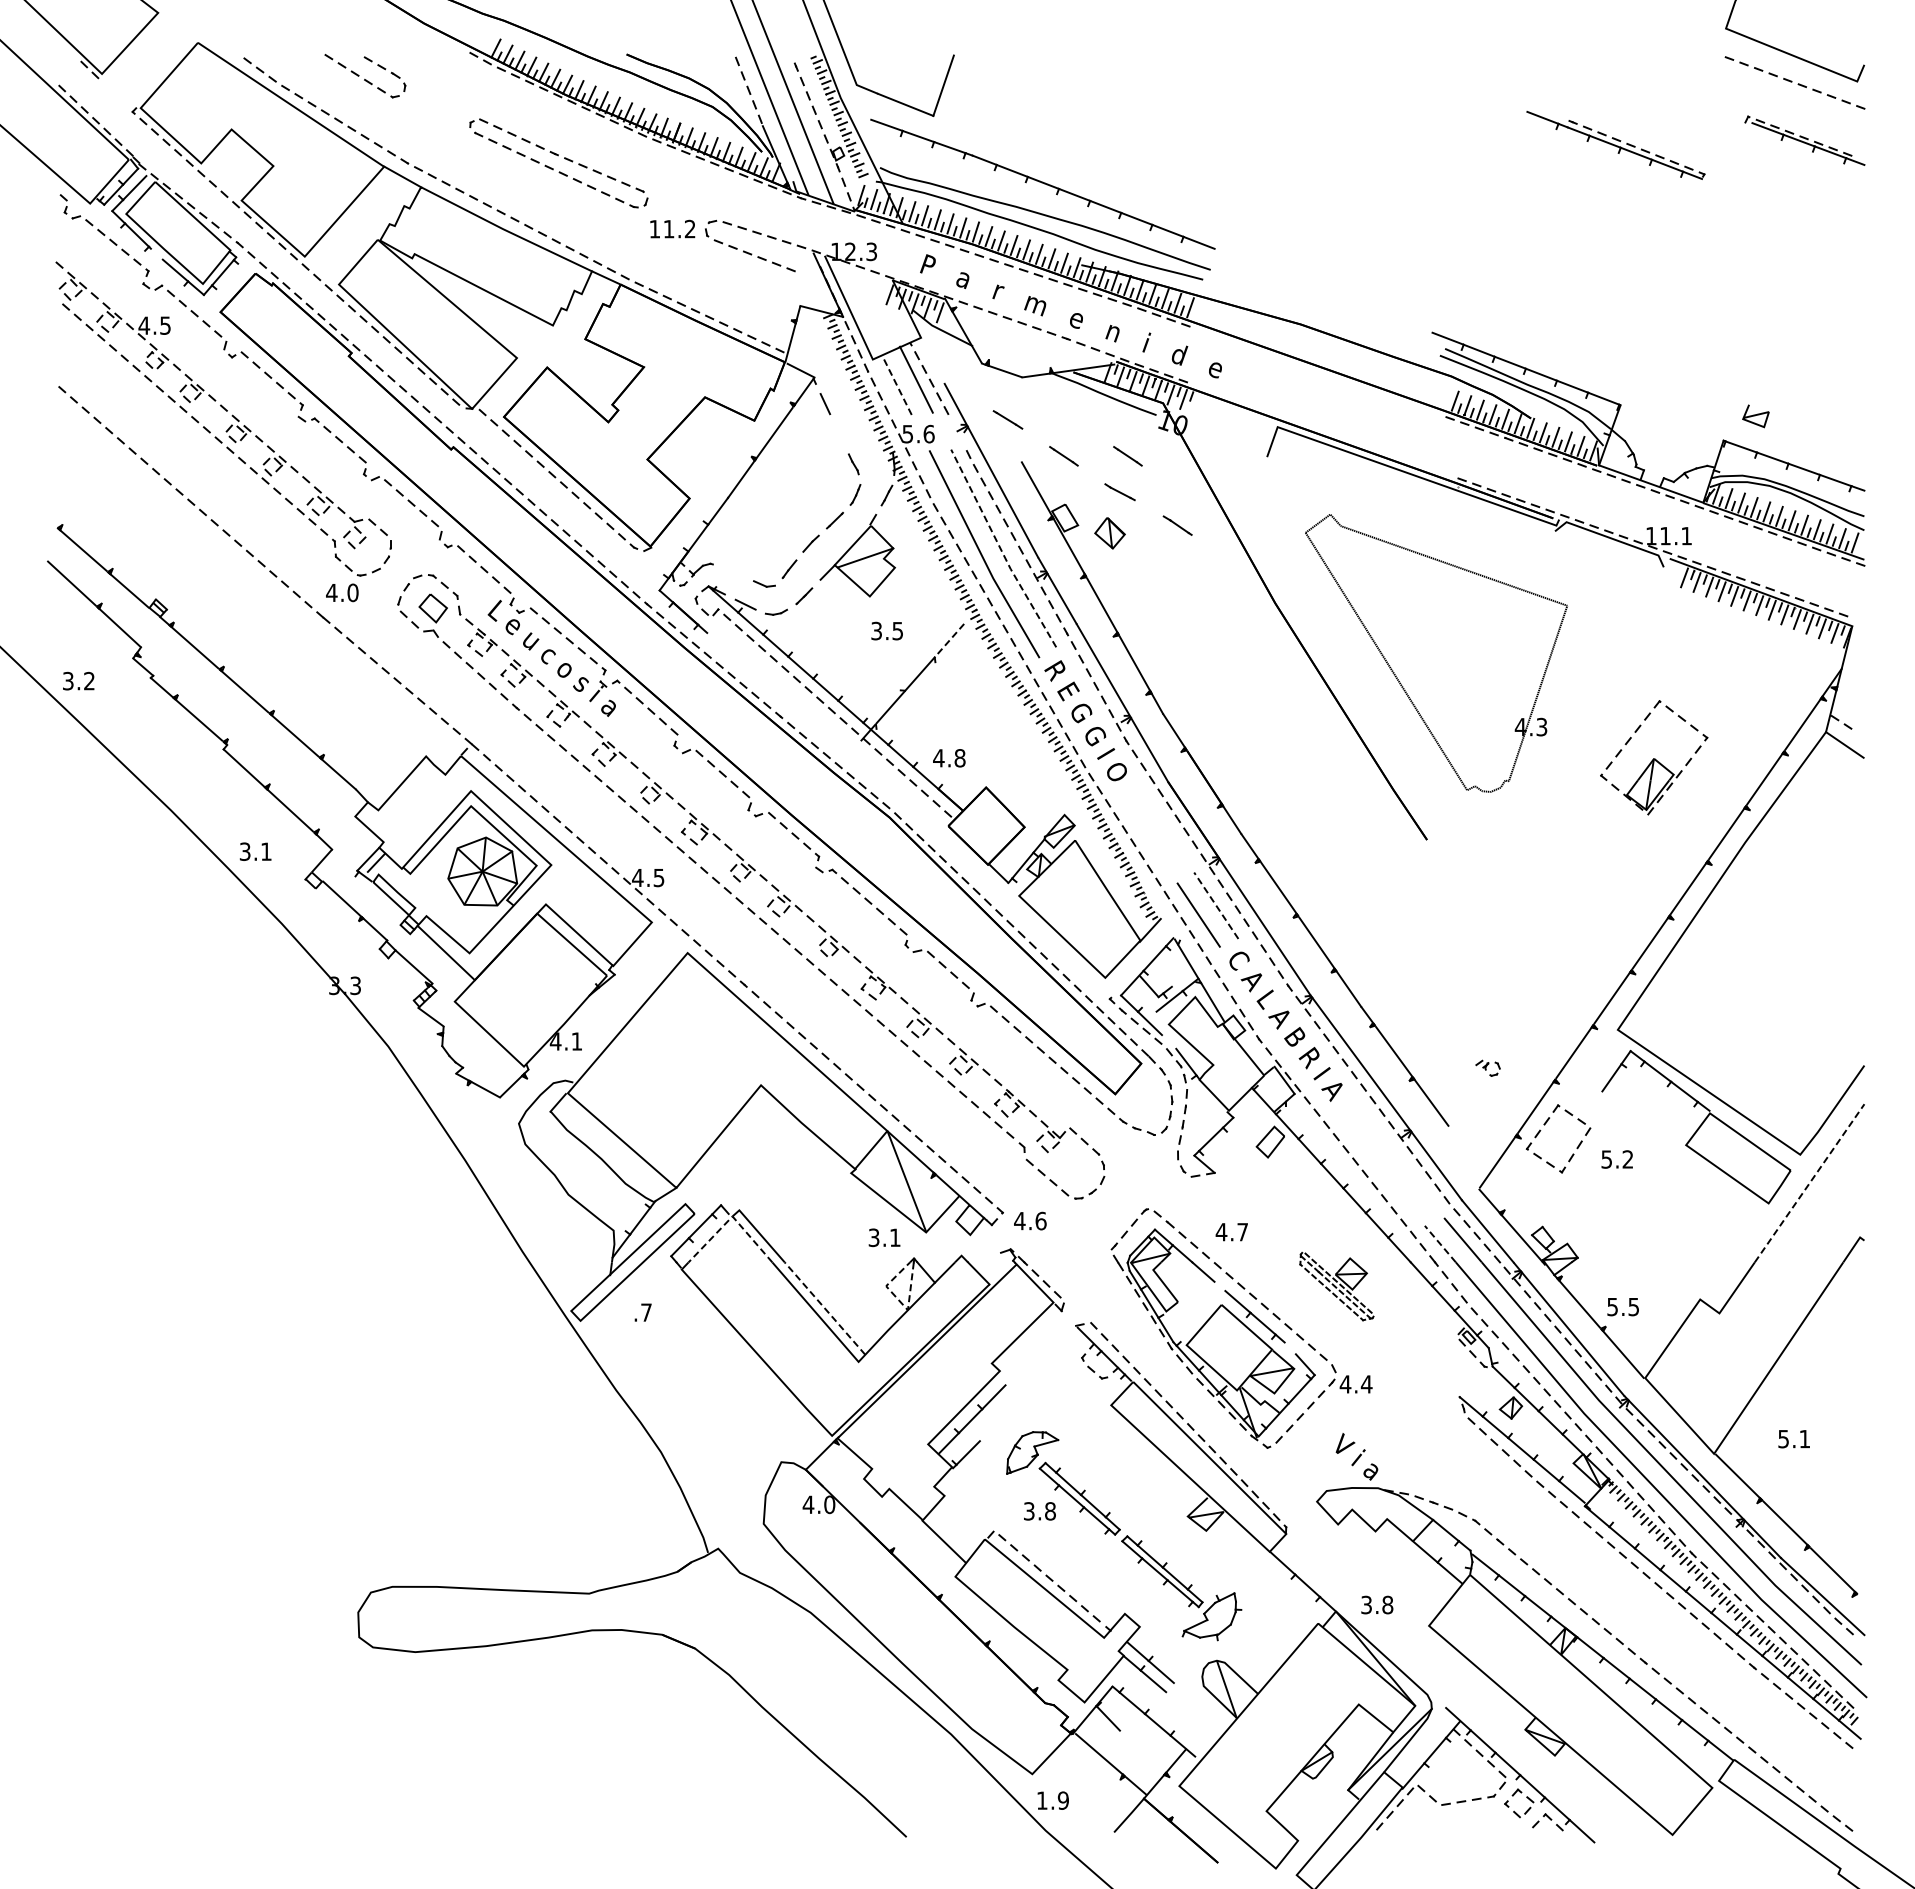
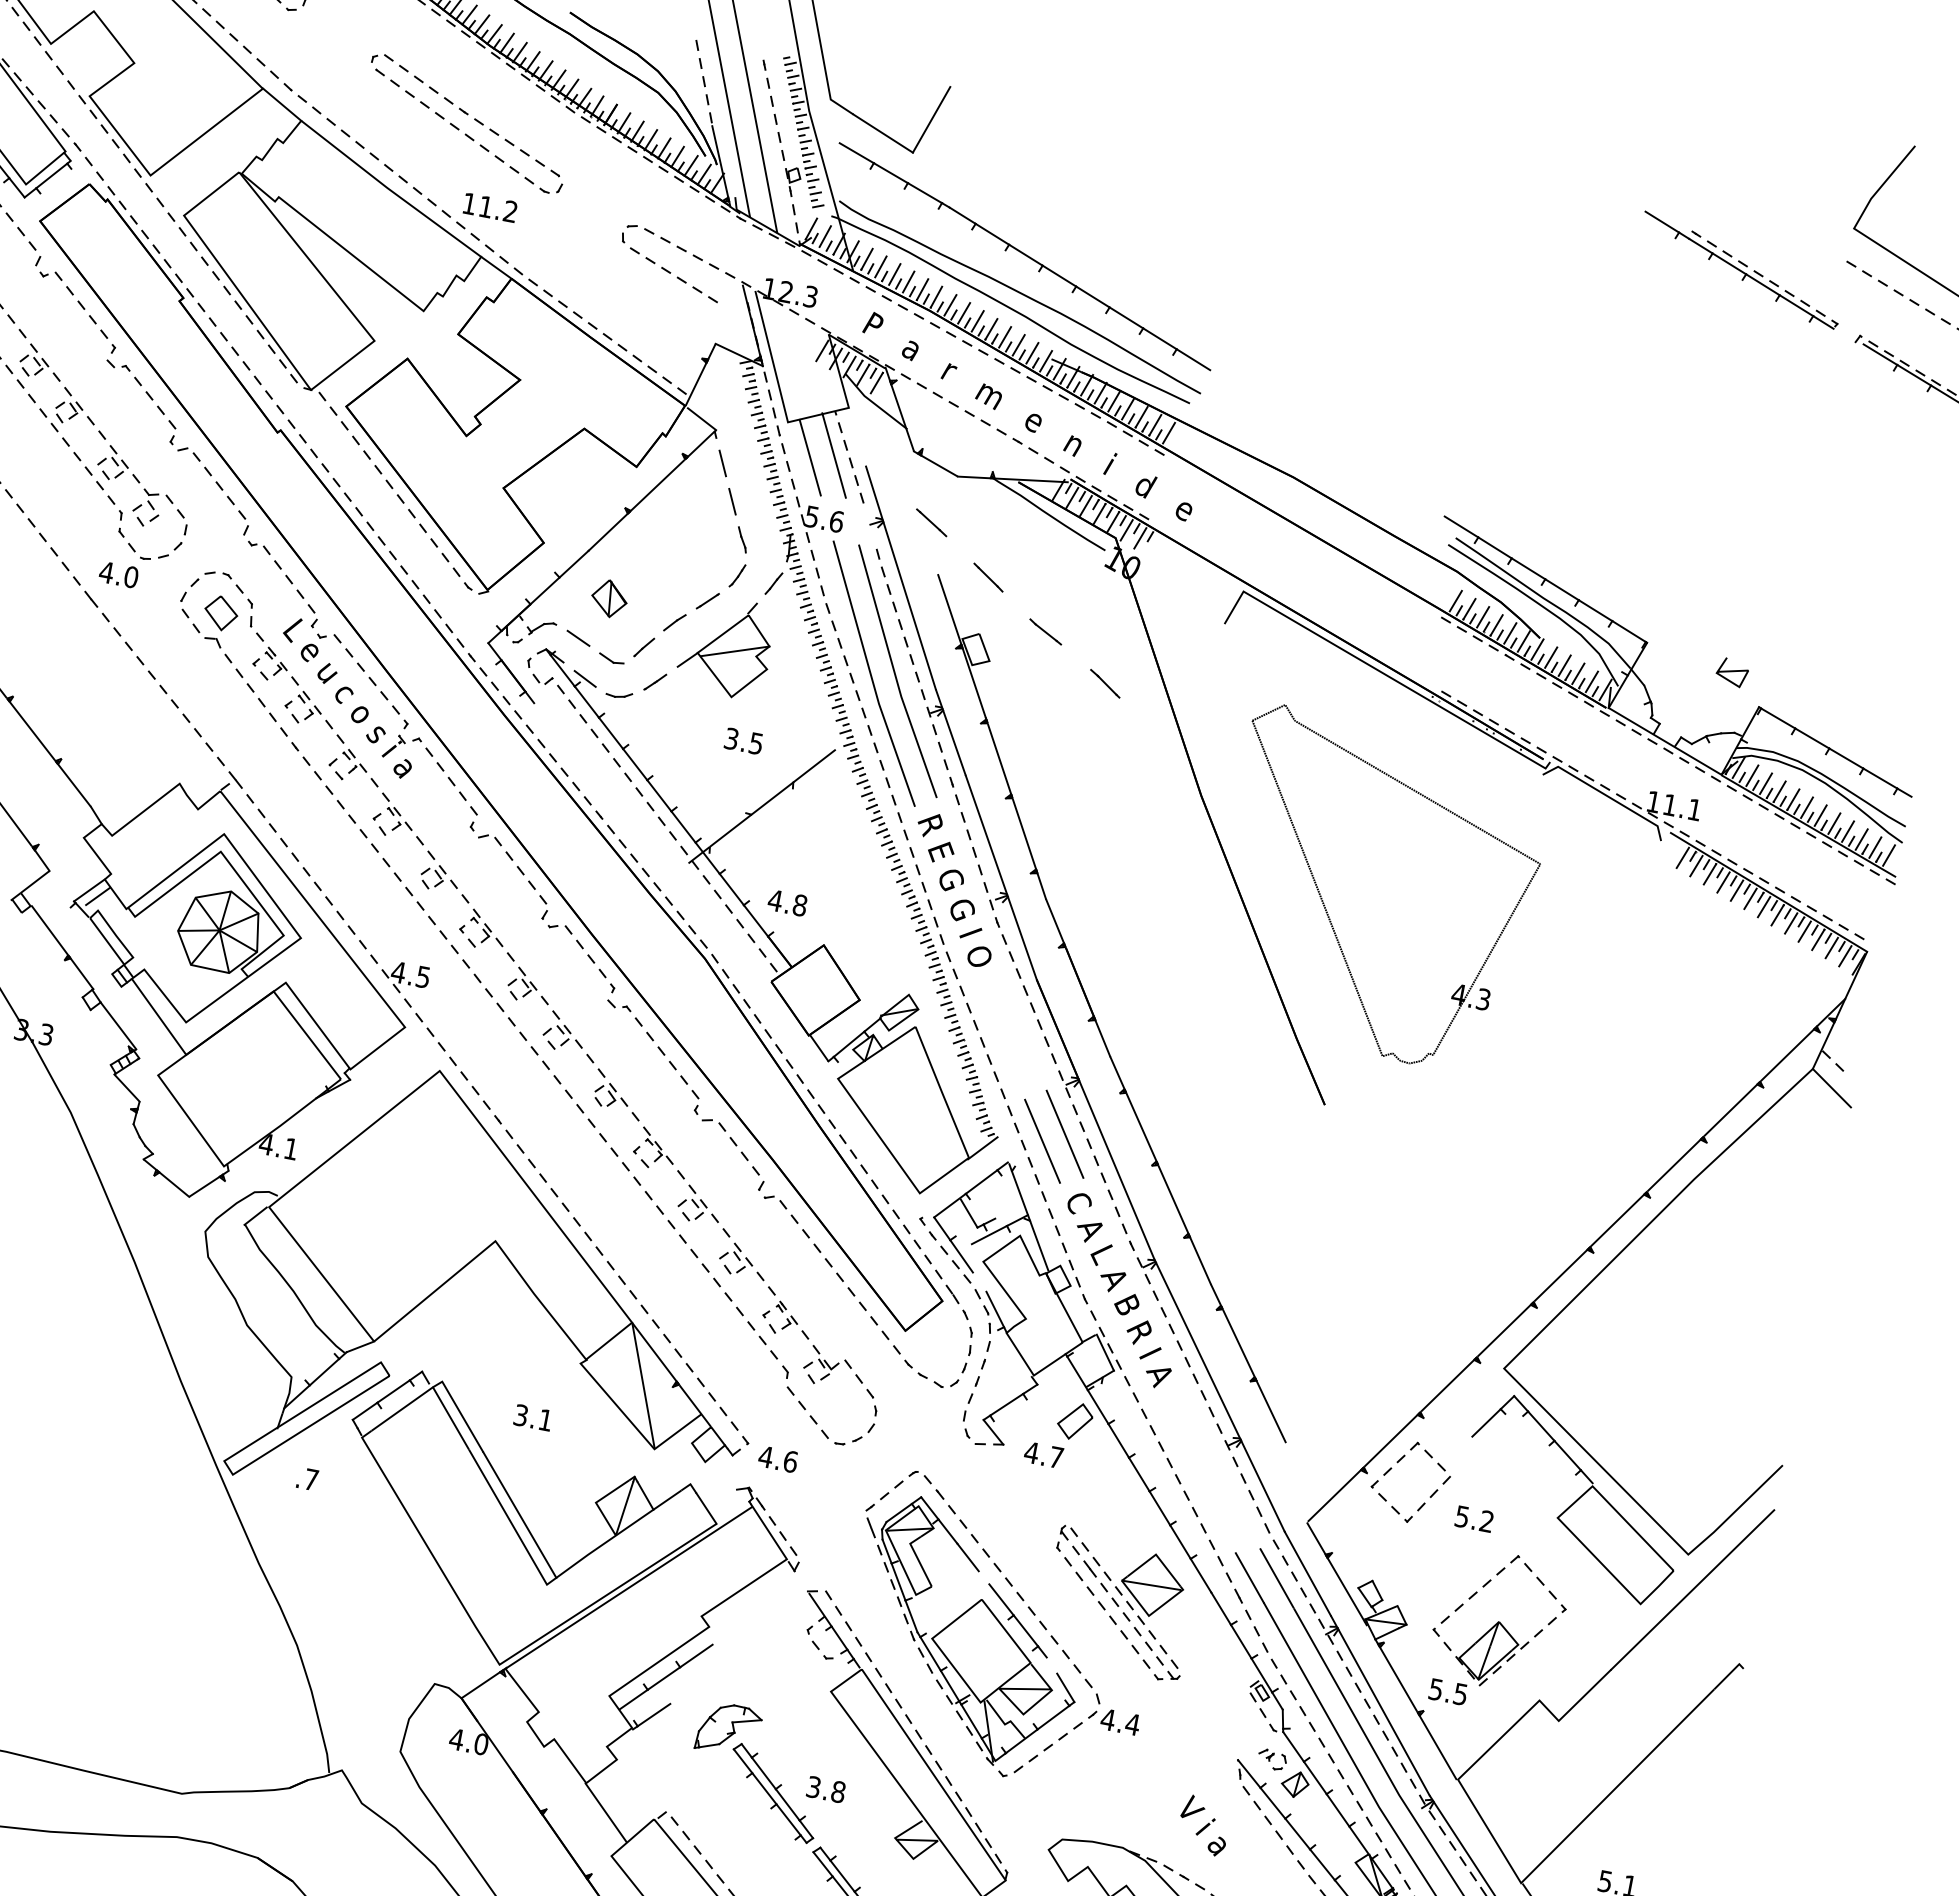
part: (1615, 145) -> (1740, 270), moved
text: (672, 228) -> (490, 206), moved
line: (896, 384) -> (809, 456), dashed -> solid
line: (1755, 416) -> (1731, 672), moved
line: (839, 434) -> (732, 502), added
line: (1127, 456) -> (1062, 592), removed
part: (1109, 533) -> (608, 598), moved
line: (1001, 550) -> (894, 673), dashed -> solid
line: (733, 571) -> (578, 637), added
line: (949, 641) -> (813, 767), dashed -> solid
part: (1654, 757) -> (1499, 1620), moved
line: (1216, 905) -> (1065, 1134), dashed -> solid
part: (1487, 1067) -> (1271, 1758), moved
line: (1809, 1182) -> (1692, 1588), dashed -> solid
line: (731, 1217) -> (431, 1388), dashed -> solid
text: (1231, 1232) -> (1043, 1455), moved
text: (884, 1237) -> (533, 1417), moved
line: (1440, 1244) -> (1249, 1578), dashed -> solid
part: (1336, 1286) -> (1119, 1603), size x1.67
line: (901, 1303) -> (609, 1526), dashed -> solid
line: (824, 1308) -> (519, 1514), dashed -> solid
text: (1356, 1456) -> (1203, 1825), moved
text: (1039, 1511) -> (825, 1789), moved

